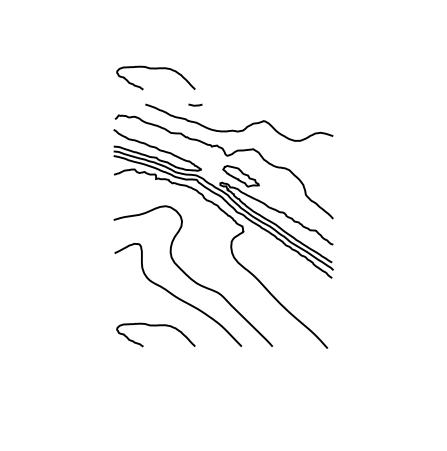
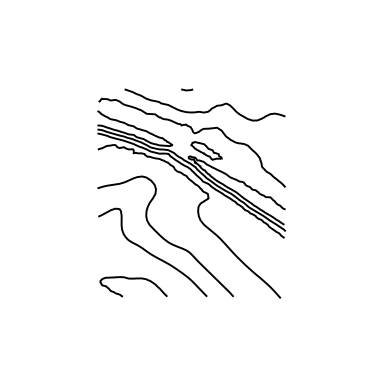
curve: (155, 69) -> (133, 59), removed
curve: (195, 104) -> (187, 89), moved

